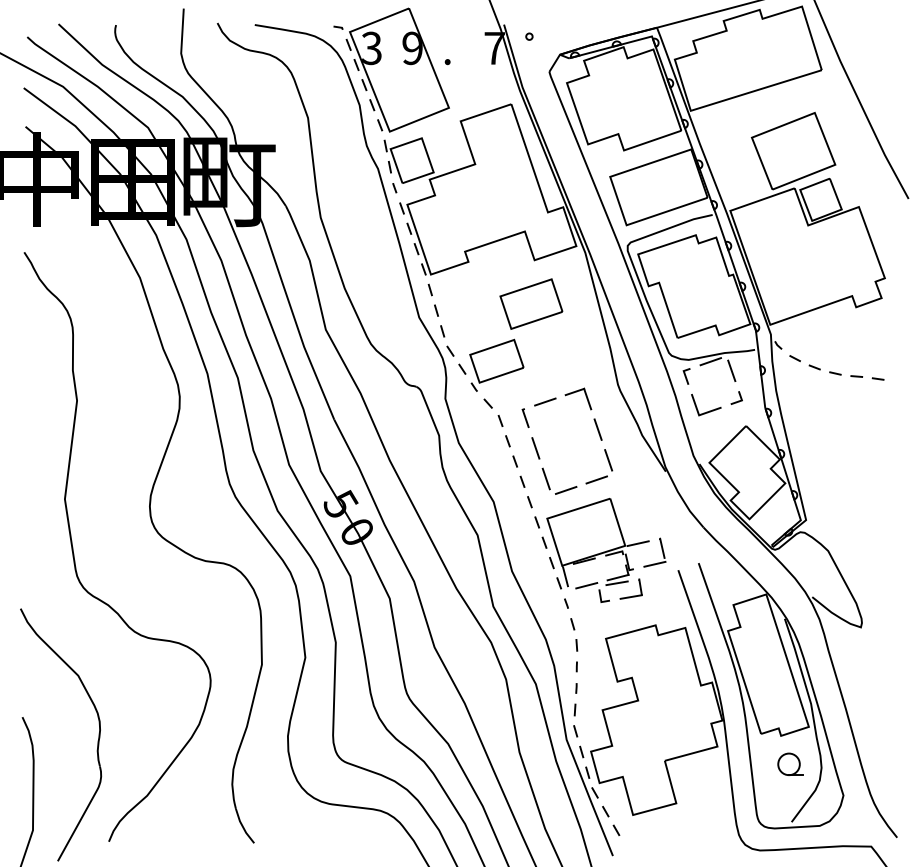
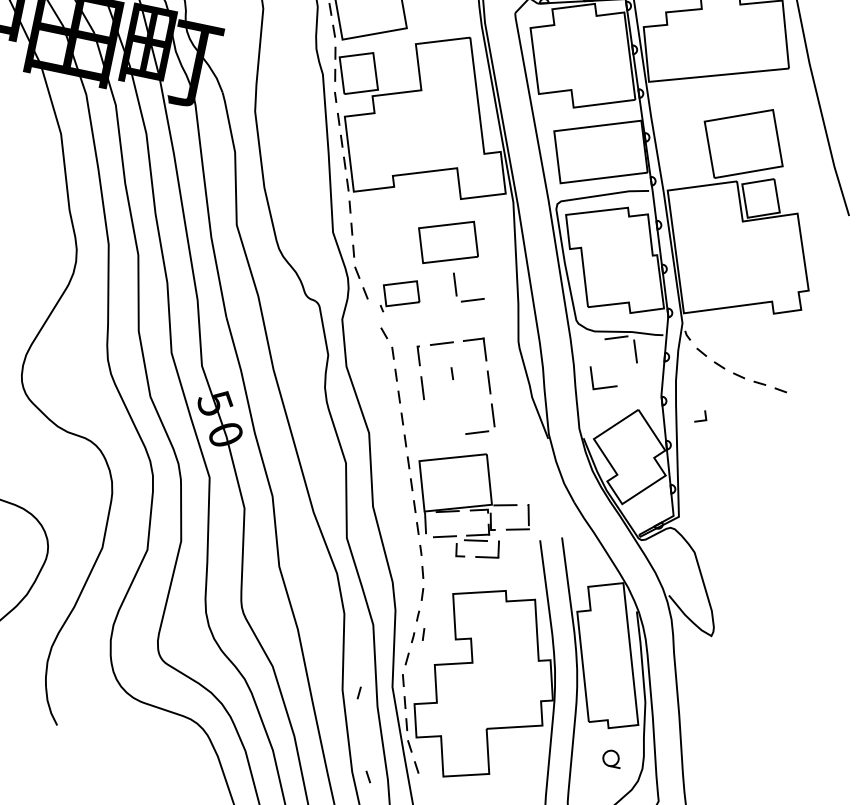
part: (496, 364) -> (400, 295), size x0.7
line: (686, 376) -> (588, 347), removed
line: (739, 396) -> (704, 415), moved
line: (560, 428) -> (451, 373), added
part: (562, 490) -> (469, 299), moved
line: (585, 683) -> (423, 634), added
line: (535, 751) -> (358, 692), added
part: (790, 763) -> (612, 757), size x0.7
line: (616, 829) -> (368, 776), moved

